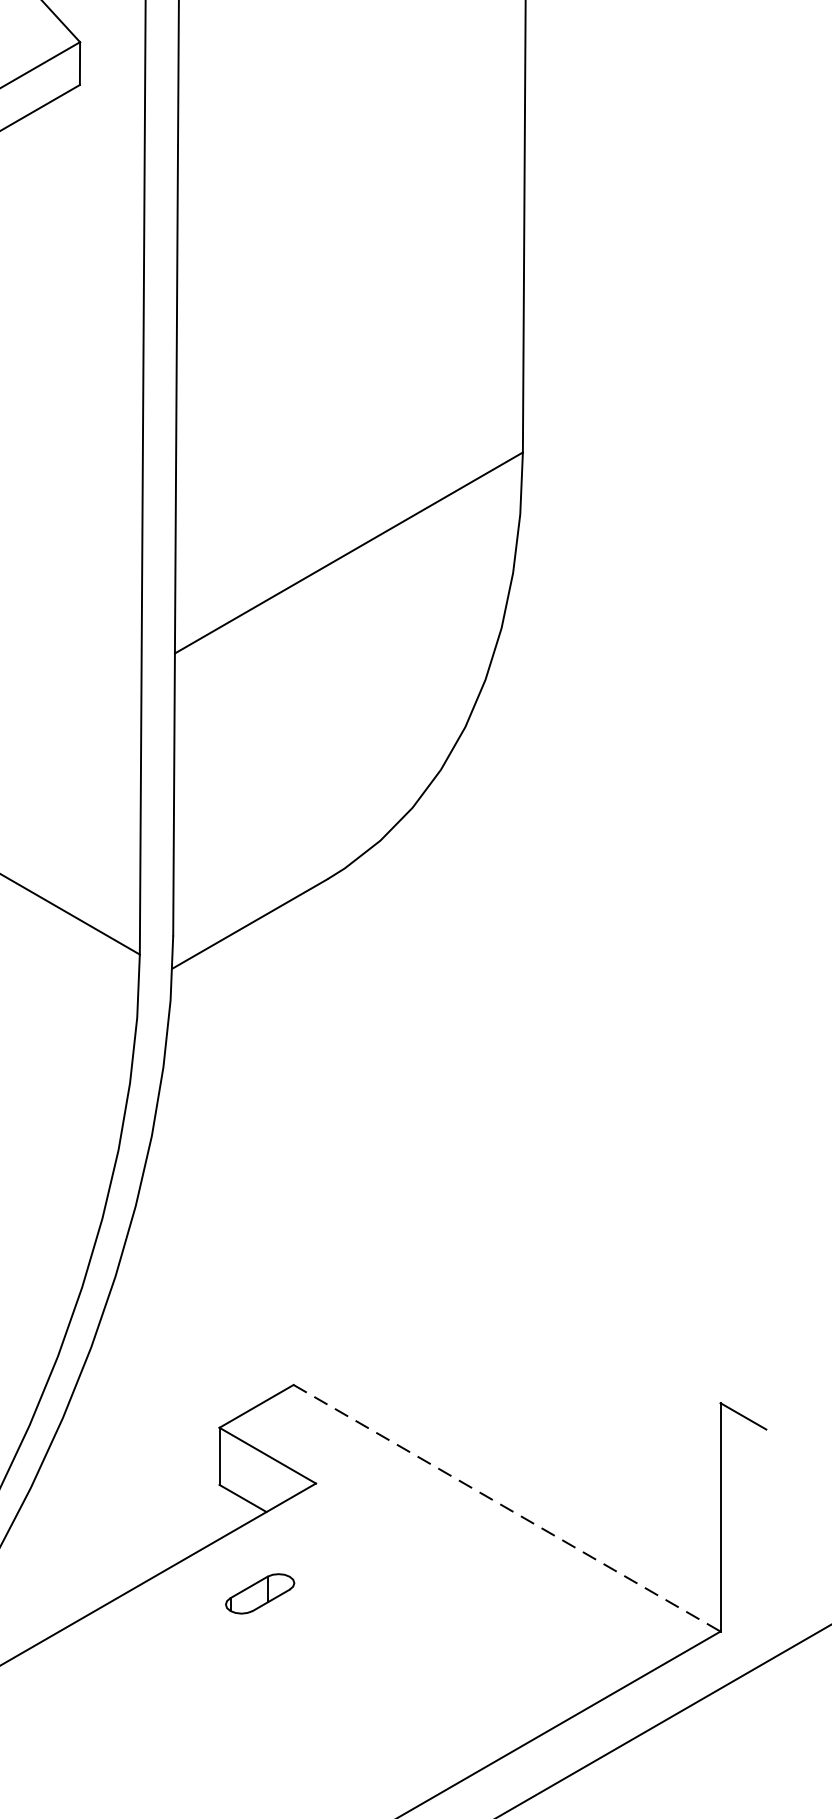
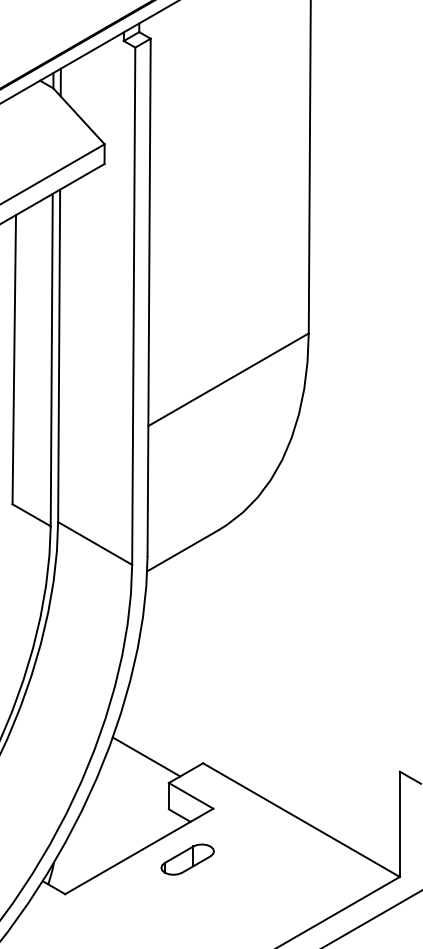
line: (170, 1370) -> (146, 756), added
line: (507, 1509) -> (301, 820), dashed -> solid
part: (259, 1593) -> (187, 859), size x1.67

